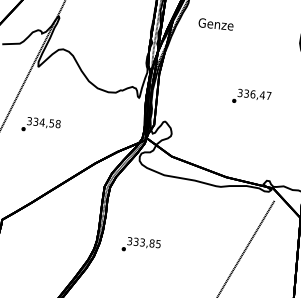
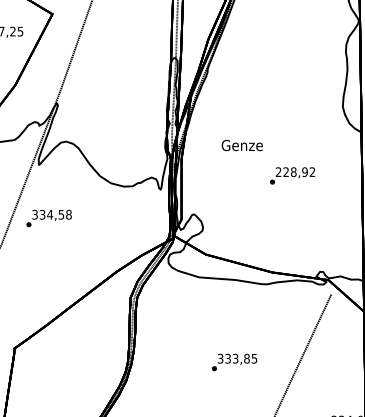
text: (215, 24) -> (241, 145), moved
text: (254, 94) -> (295, 172), 336,47 -> 228,92
text: (40, 125) -> (48, 218), moved
text: (141, 245) -> (234, 362), moved

